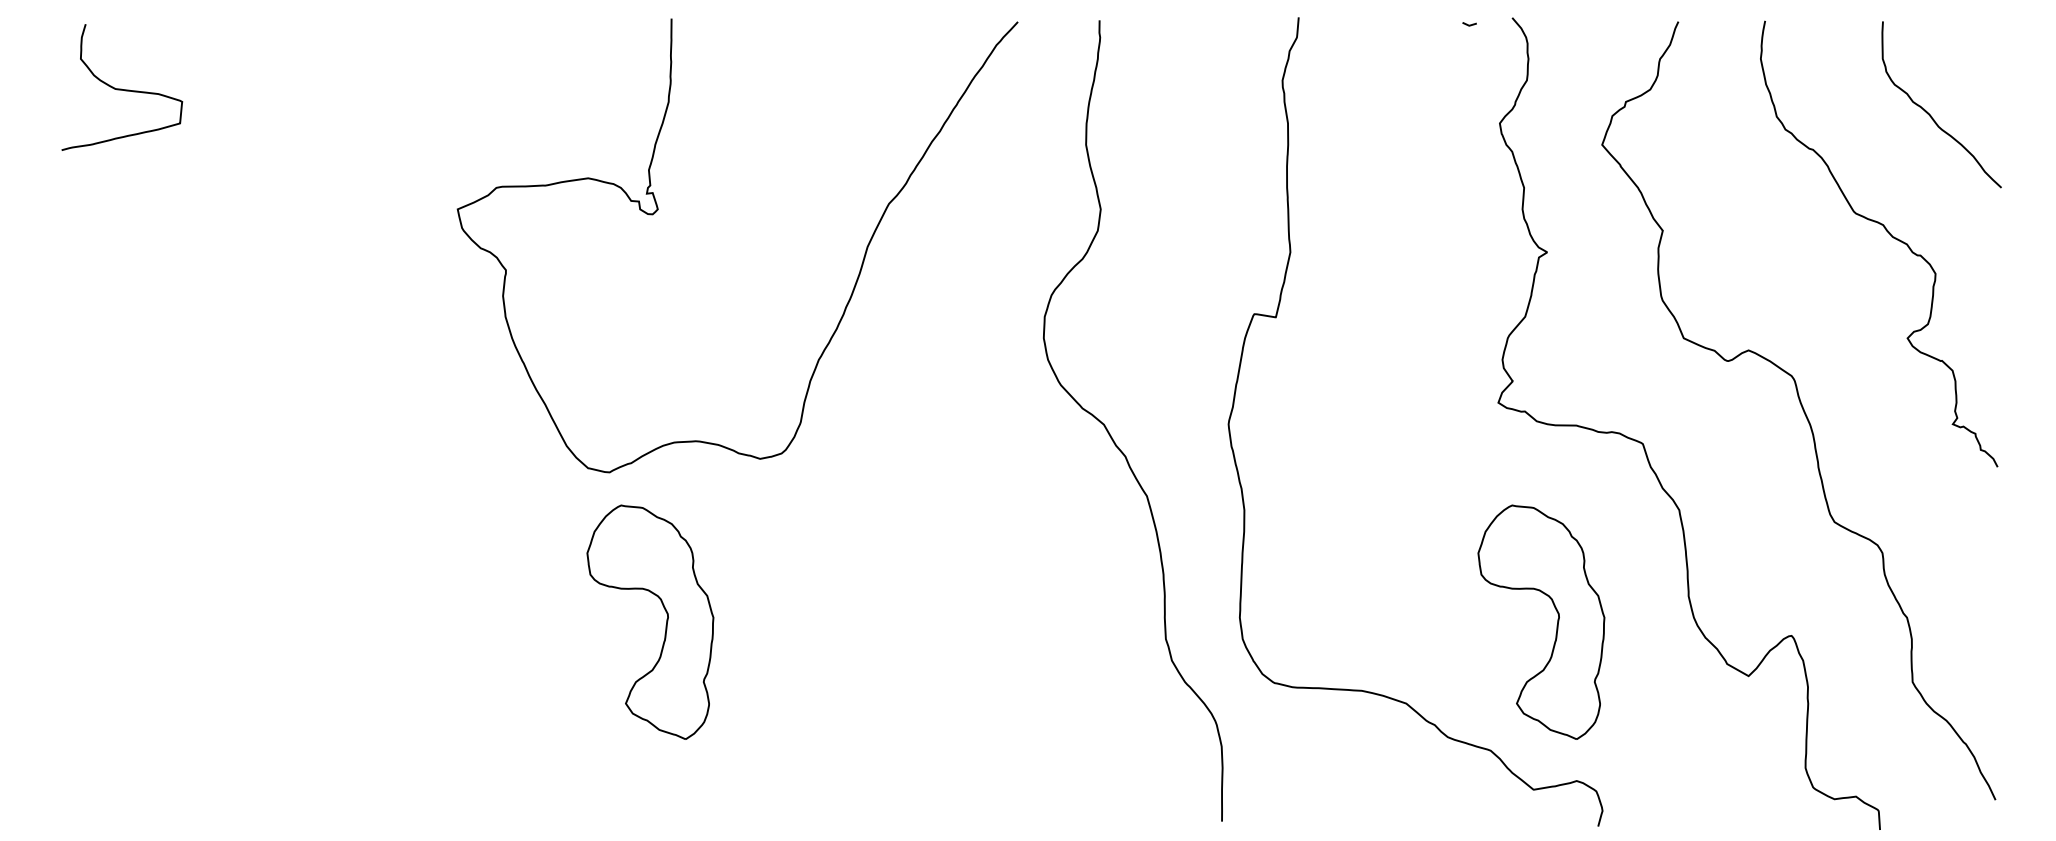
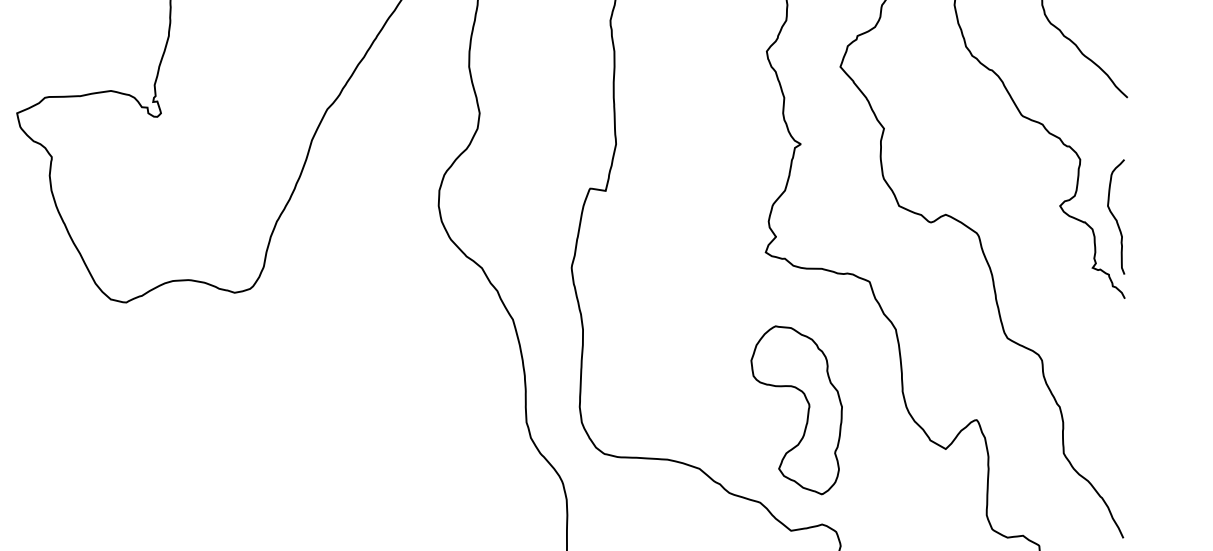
curve: (1984, 354) -> (1115, 217), added
part: (665, 625) -> (166, 412), removed

